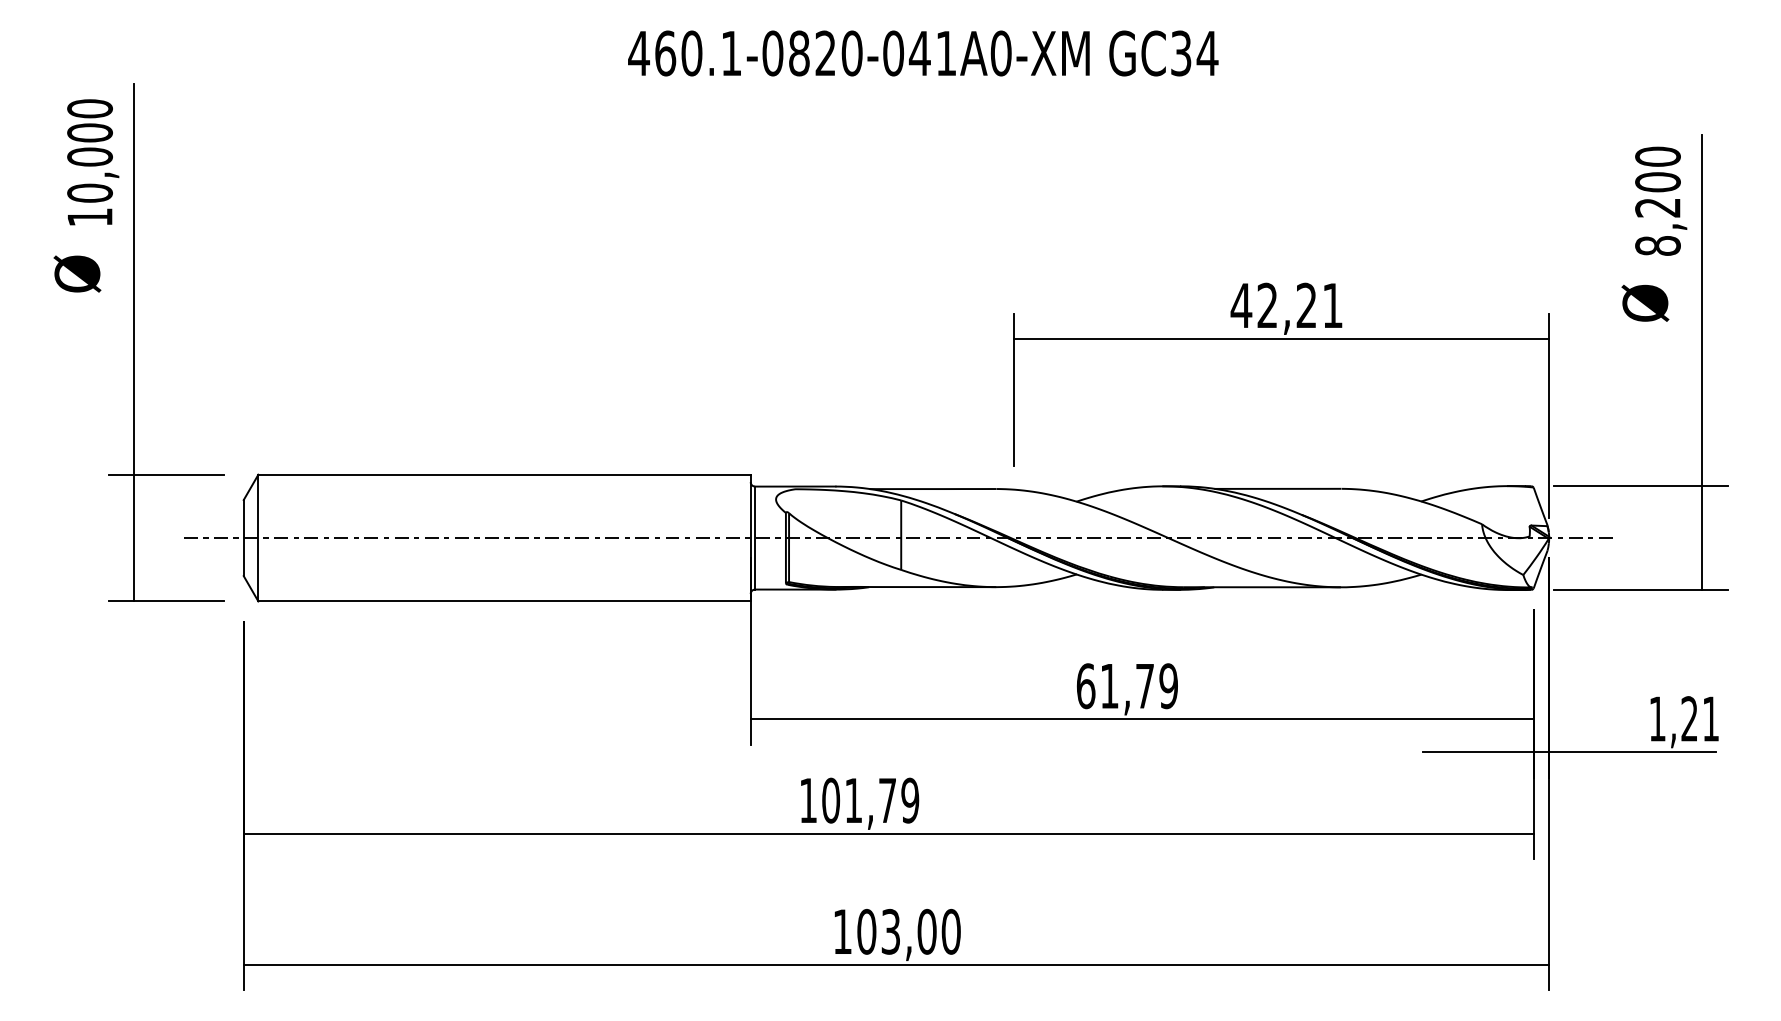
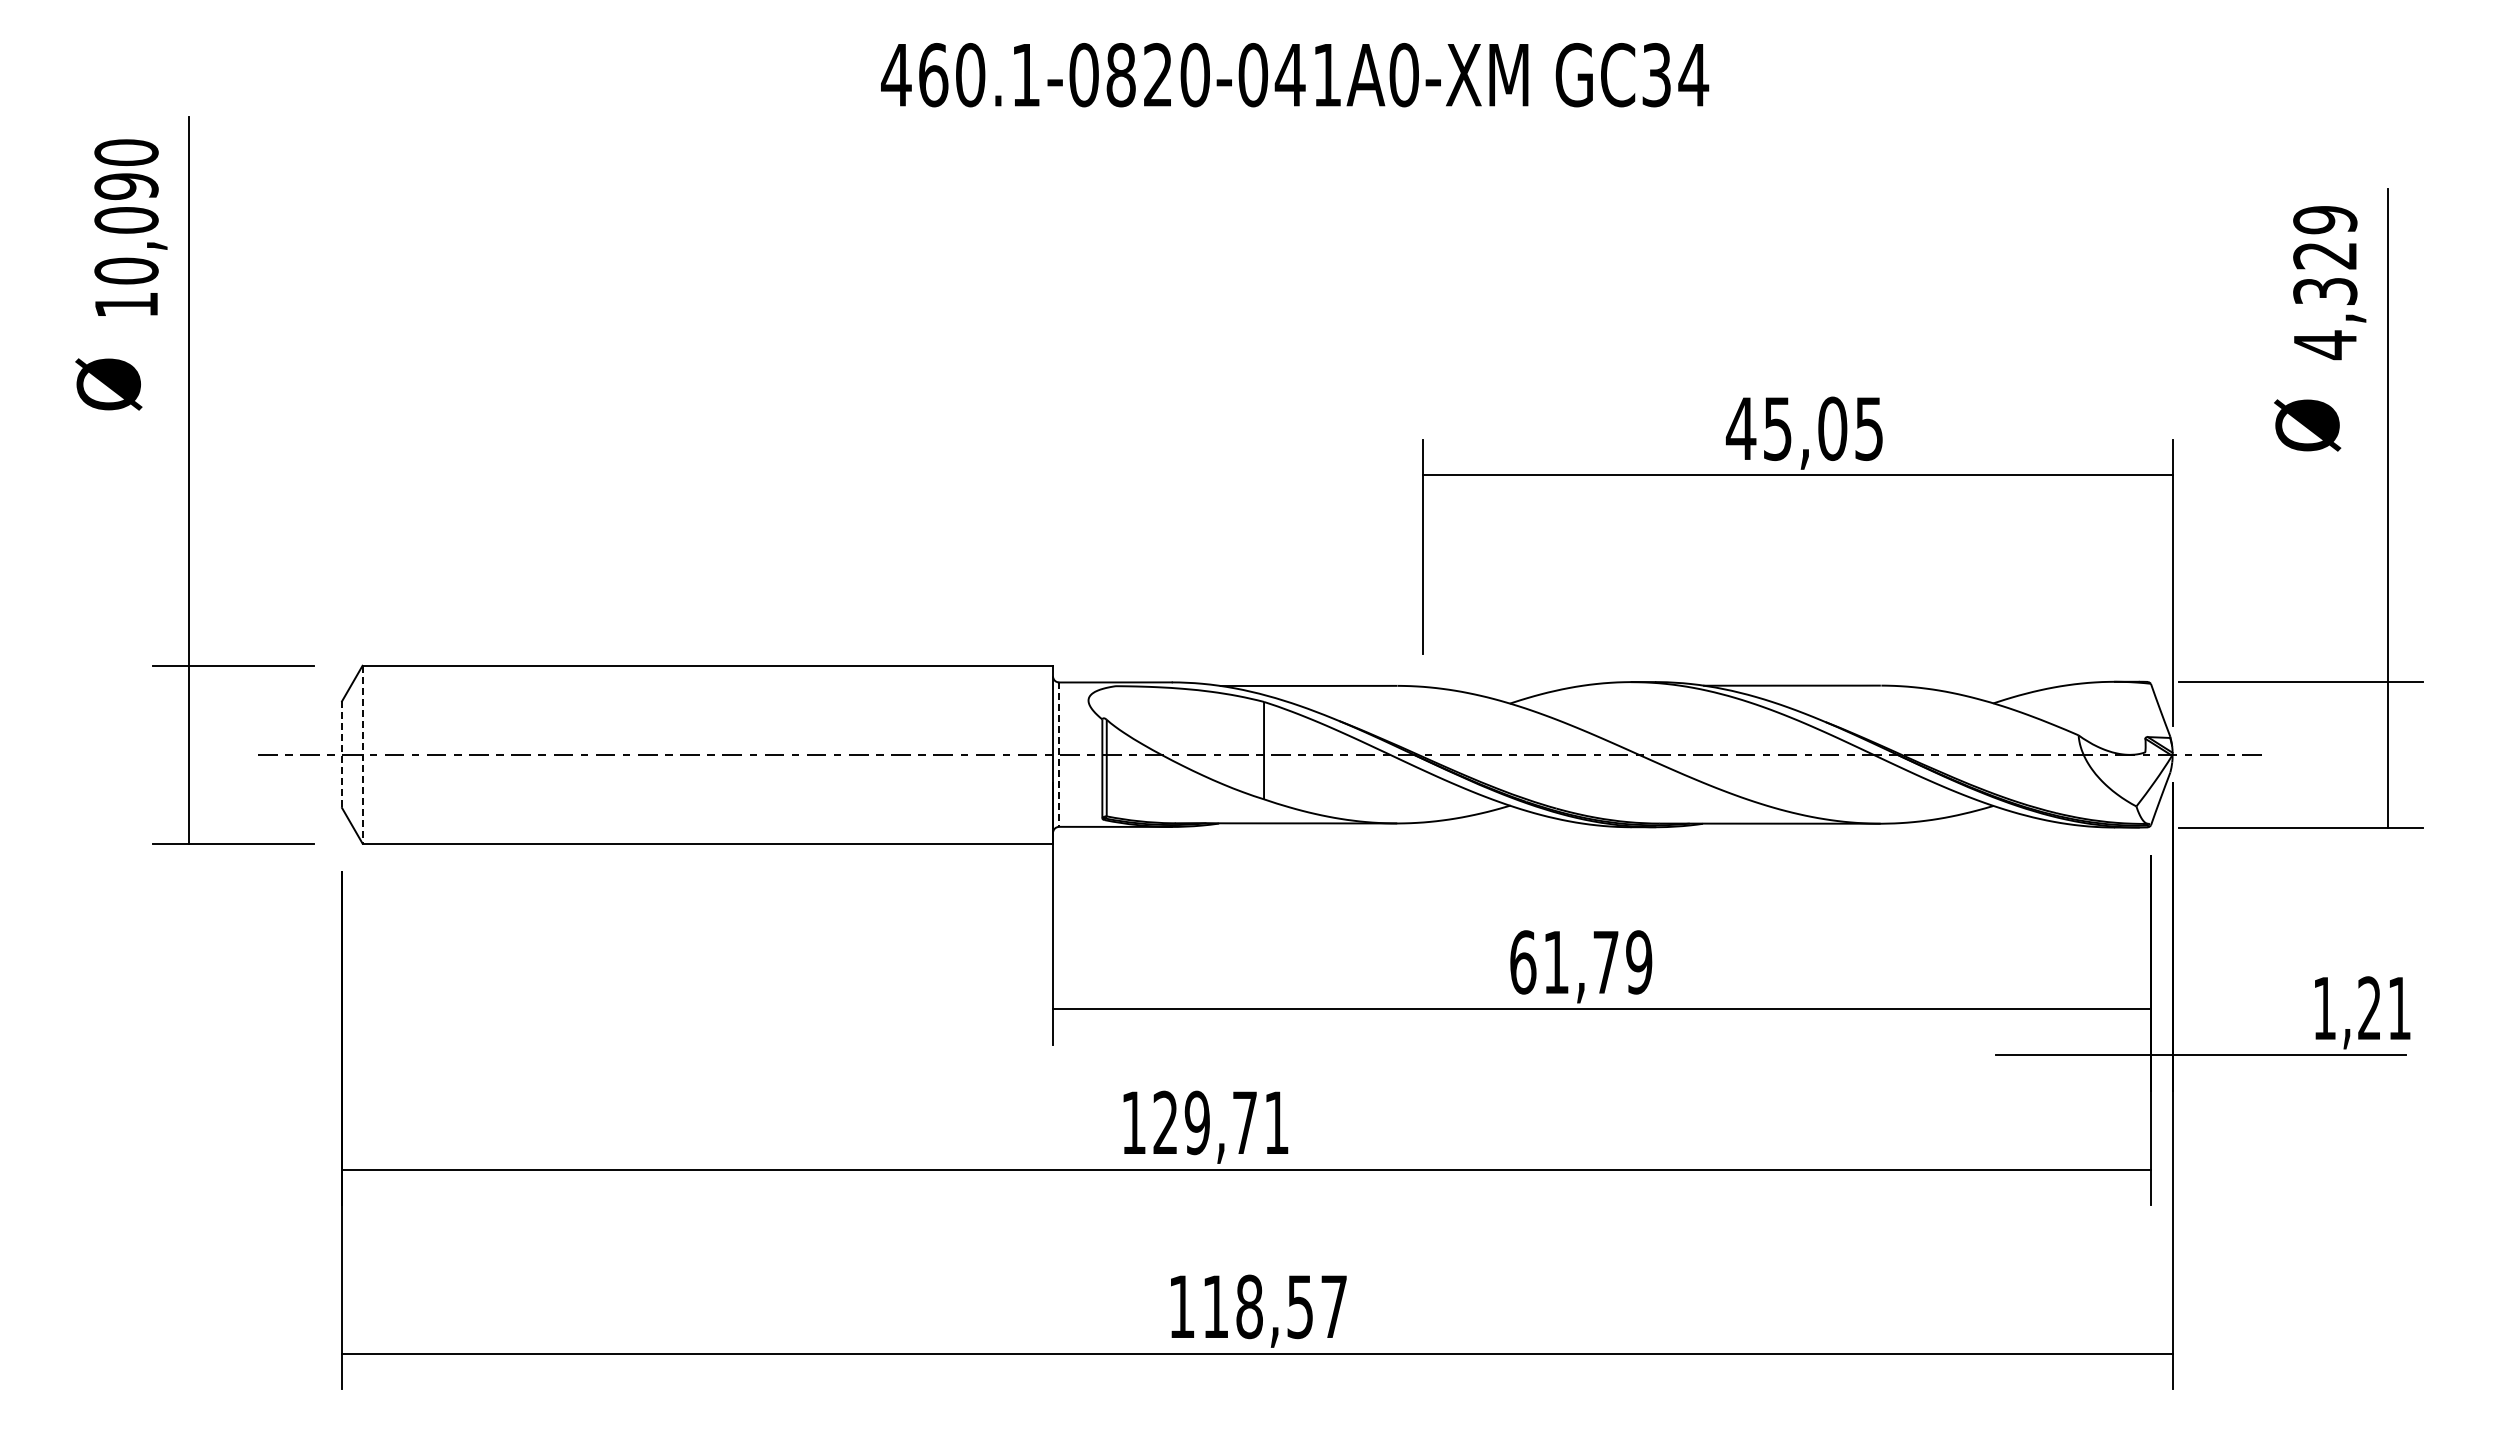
text: (90, 132) -> (126, 186), 10,000 -> 10,090
text: (1658, 201) -> (2325, 282), 8,200 -> 4,329
text: (1299, 305) -> (1822, 428), 42,21 -> 45,05
line: (258, 537) -> (362, 754), solid -> dashed
line: (244, 538) -> (342, 755), solid -> dashed
line: (755, 538) -> (1059, 755), solid -> dashed
text: (870, 800) -> (1221, 1122), 101,79 -> 129,71
text: (908, 931) -> (1274, 1306), 103,00 -> 118,57

